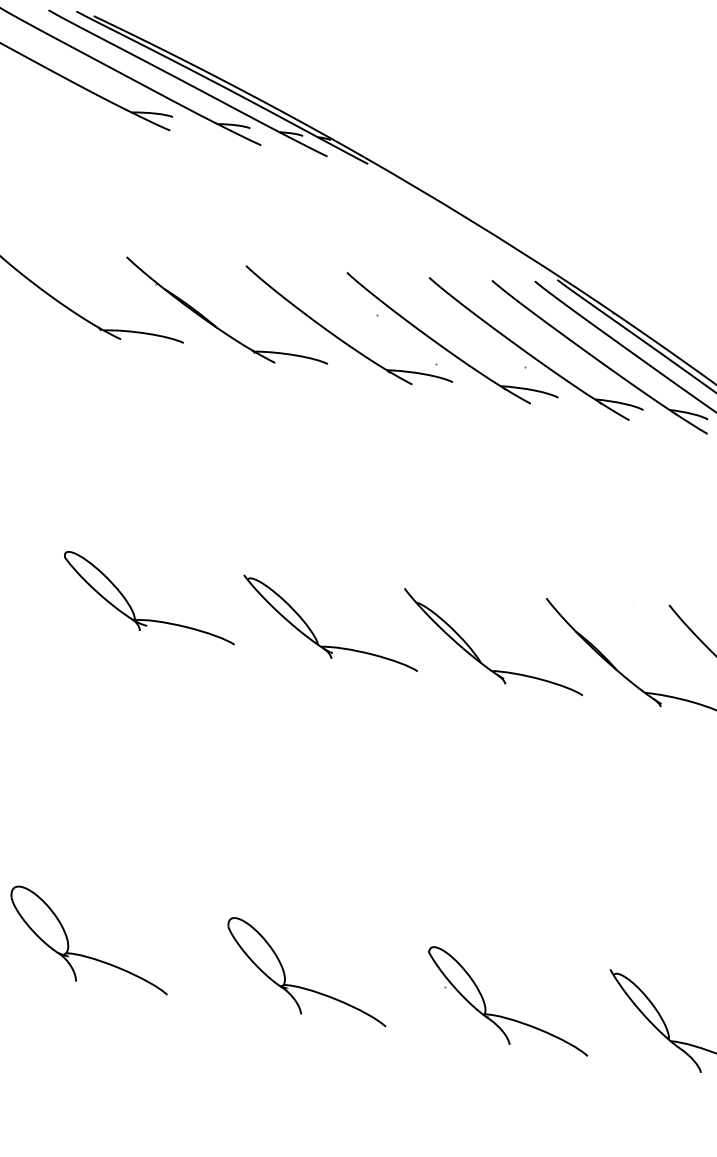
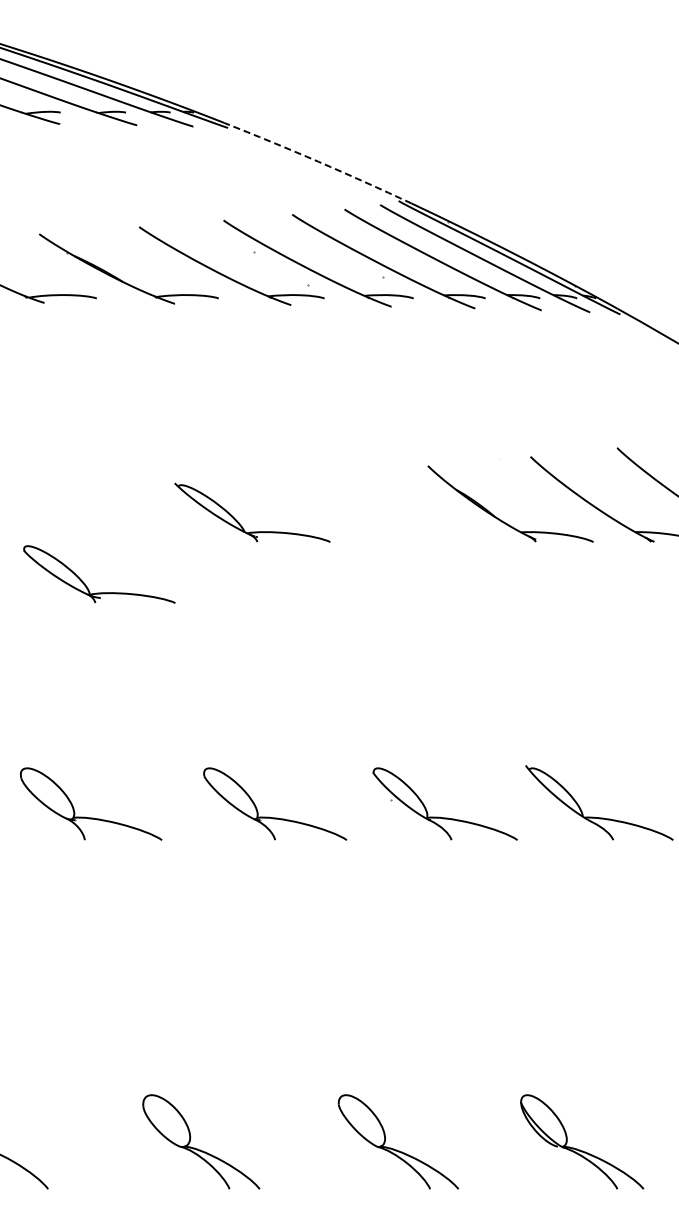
arc: (469, 219) -> (318, 161), solid -> dashed
part: (131, 606) -> (85, 583), moved
part: (476, 653) -> (376, 520), removed

